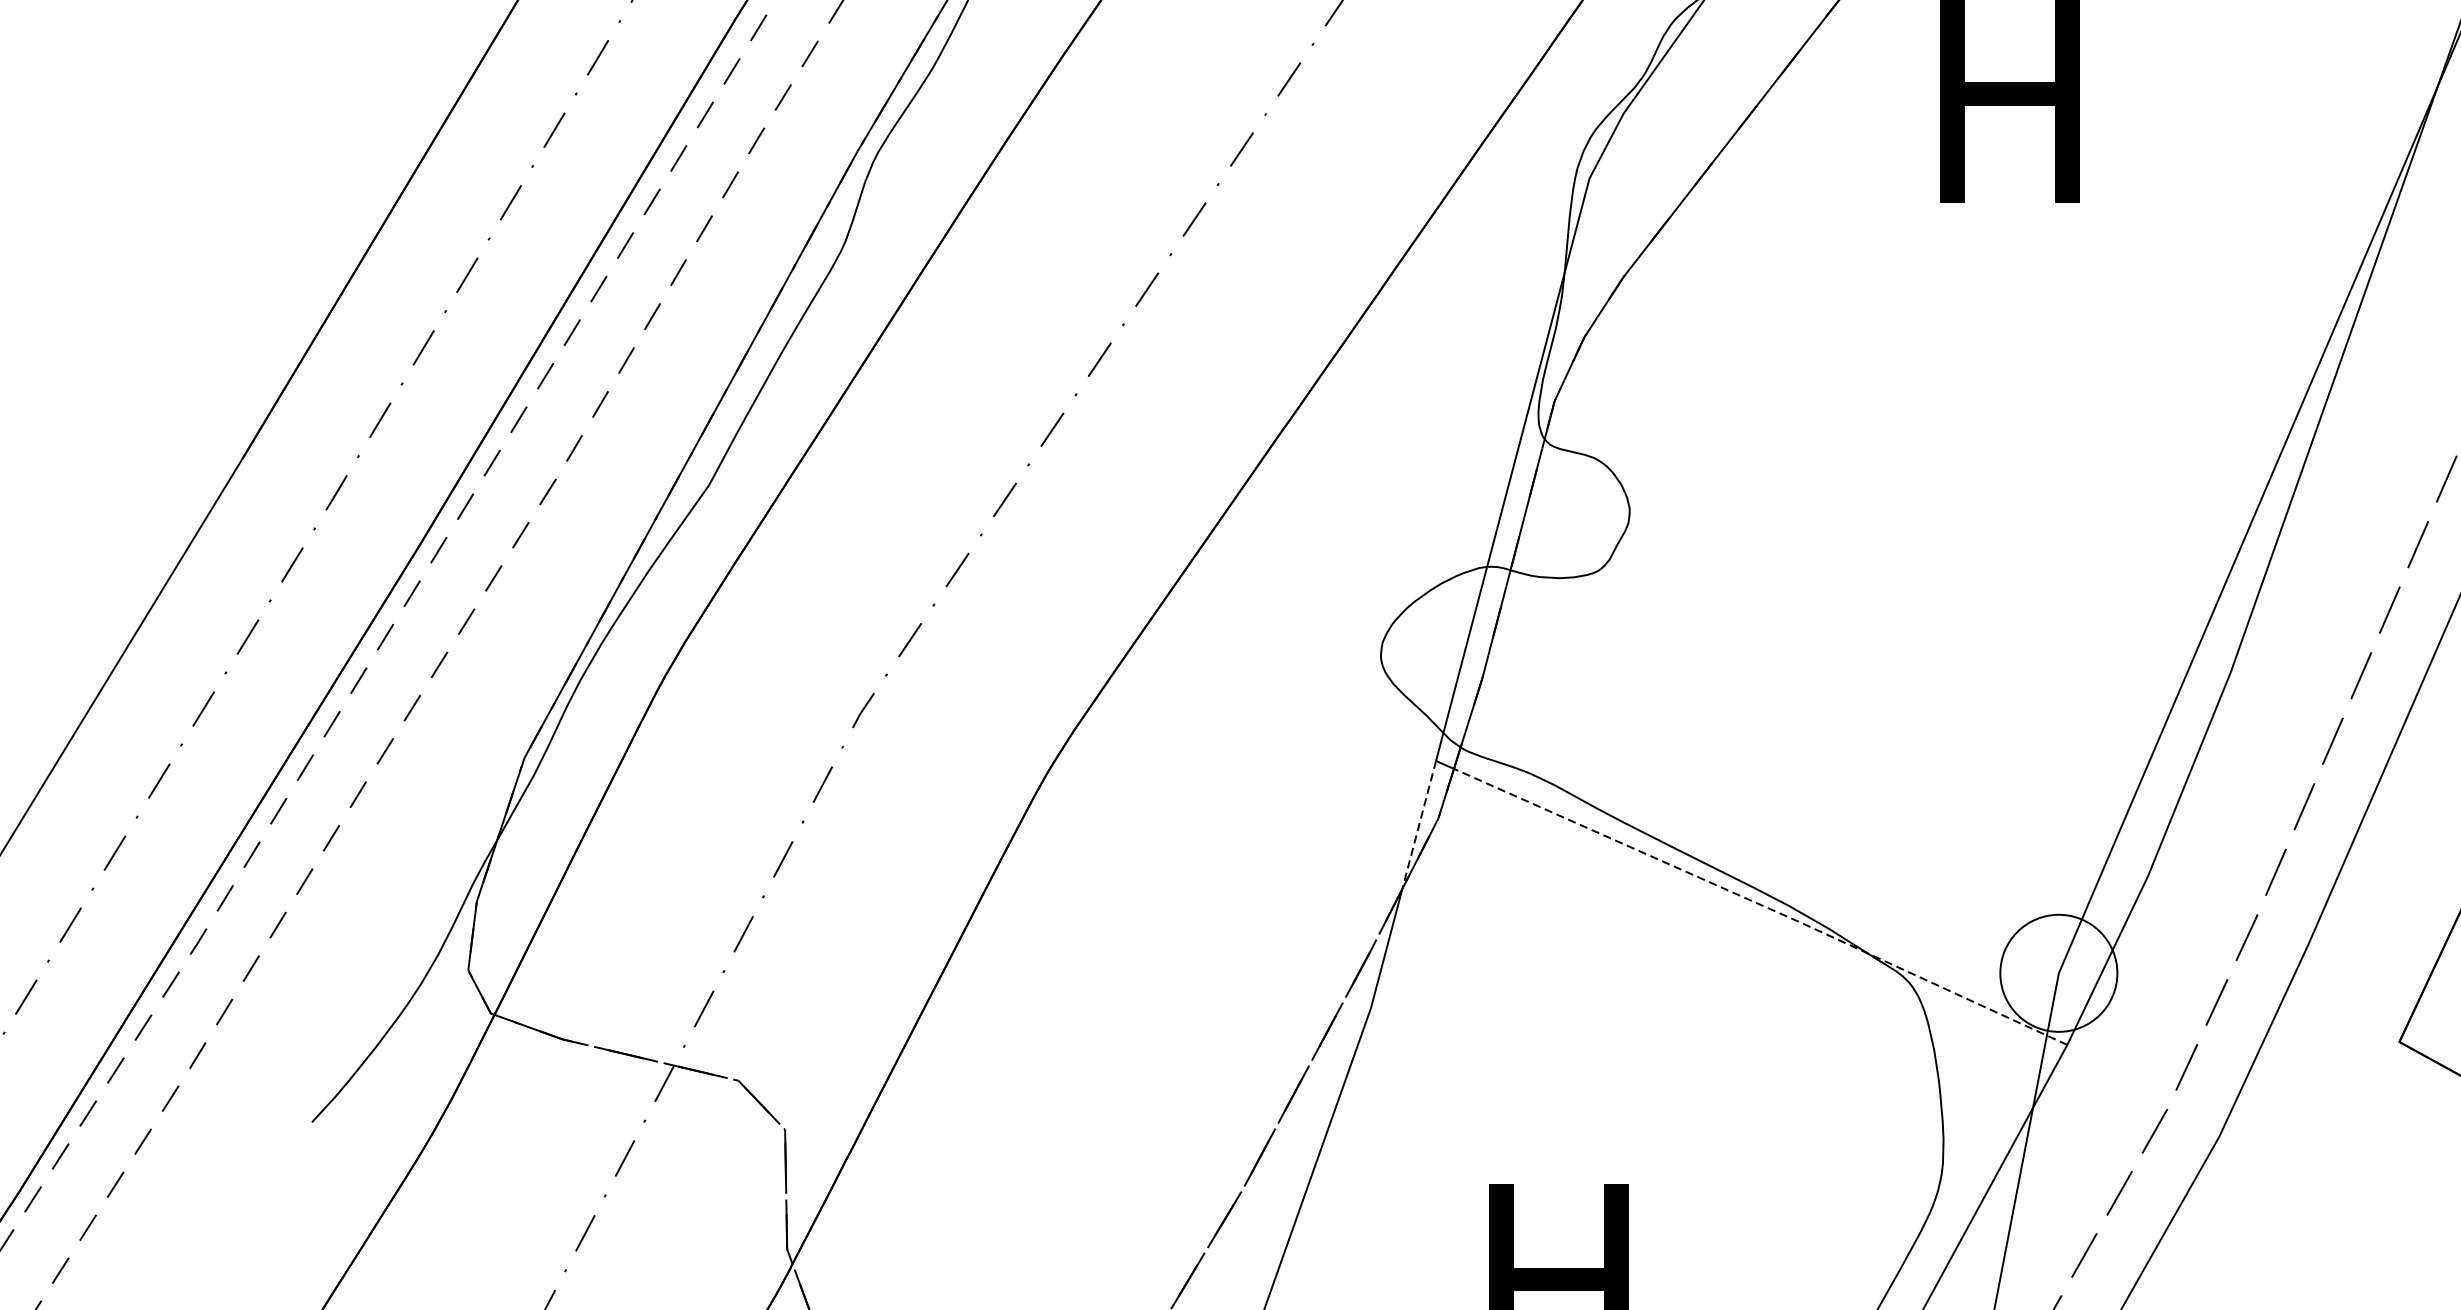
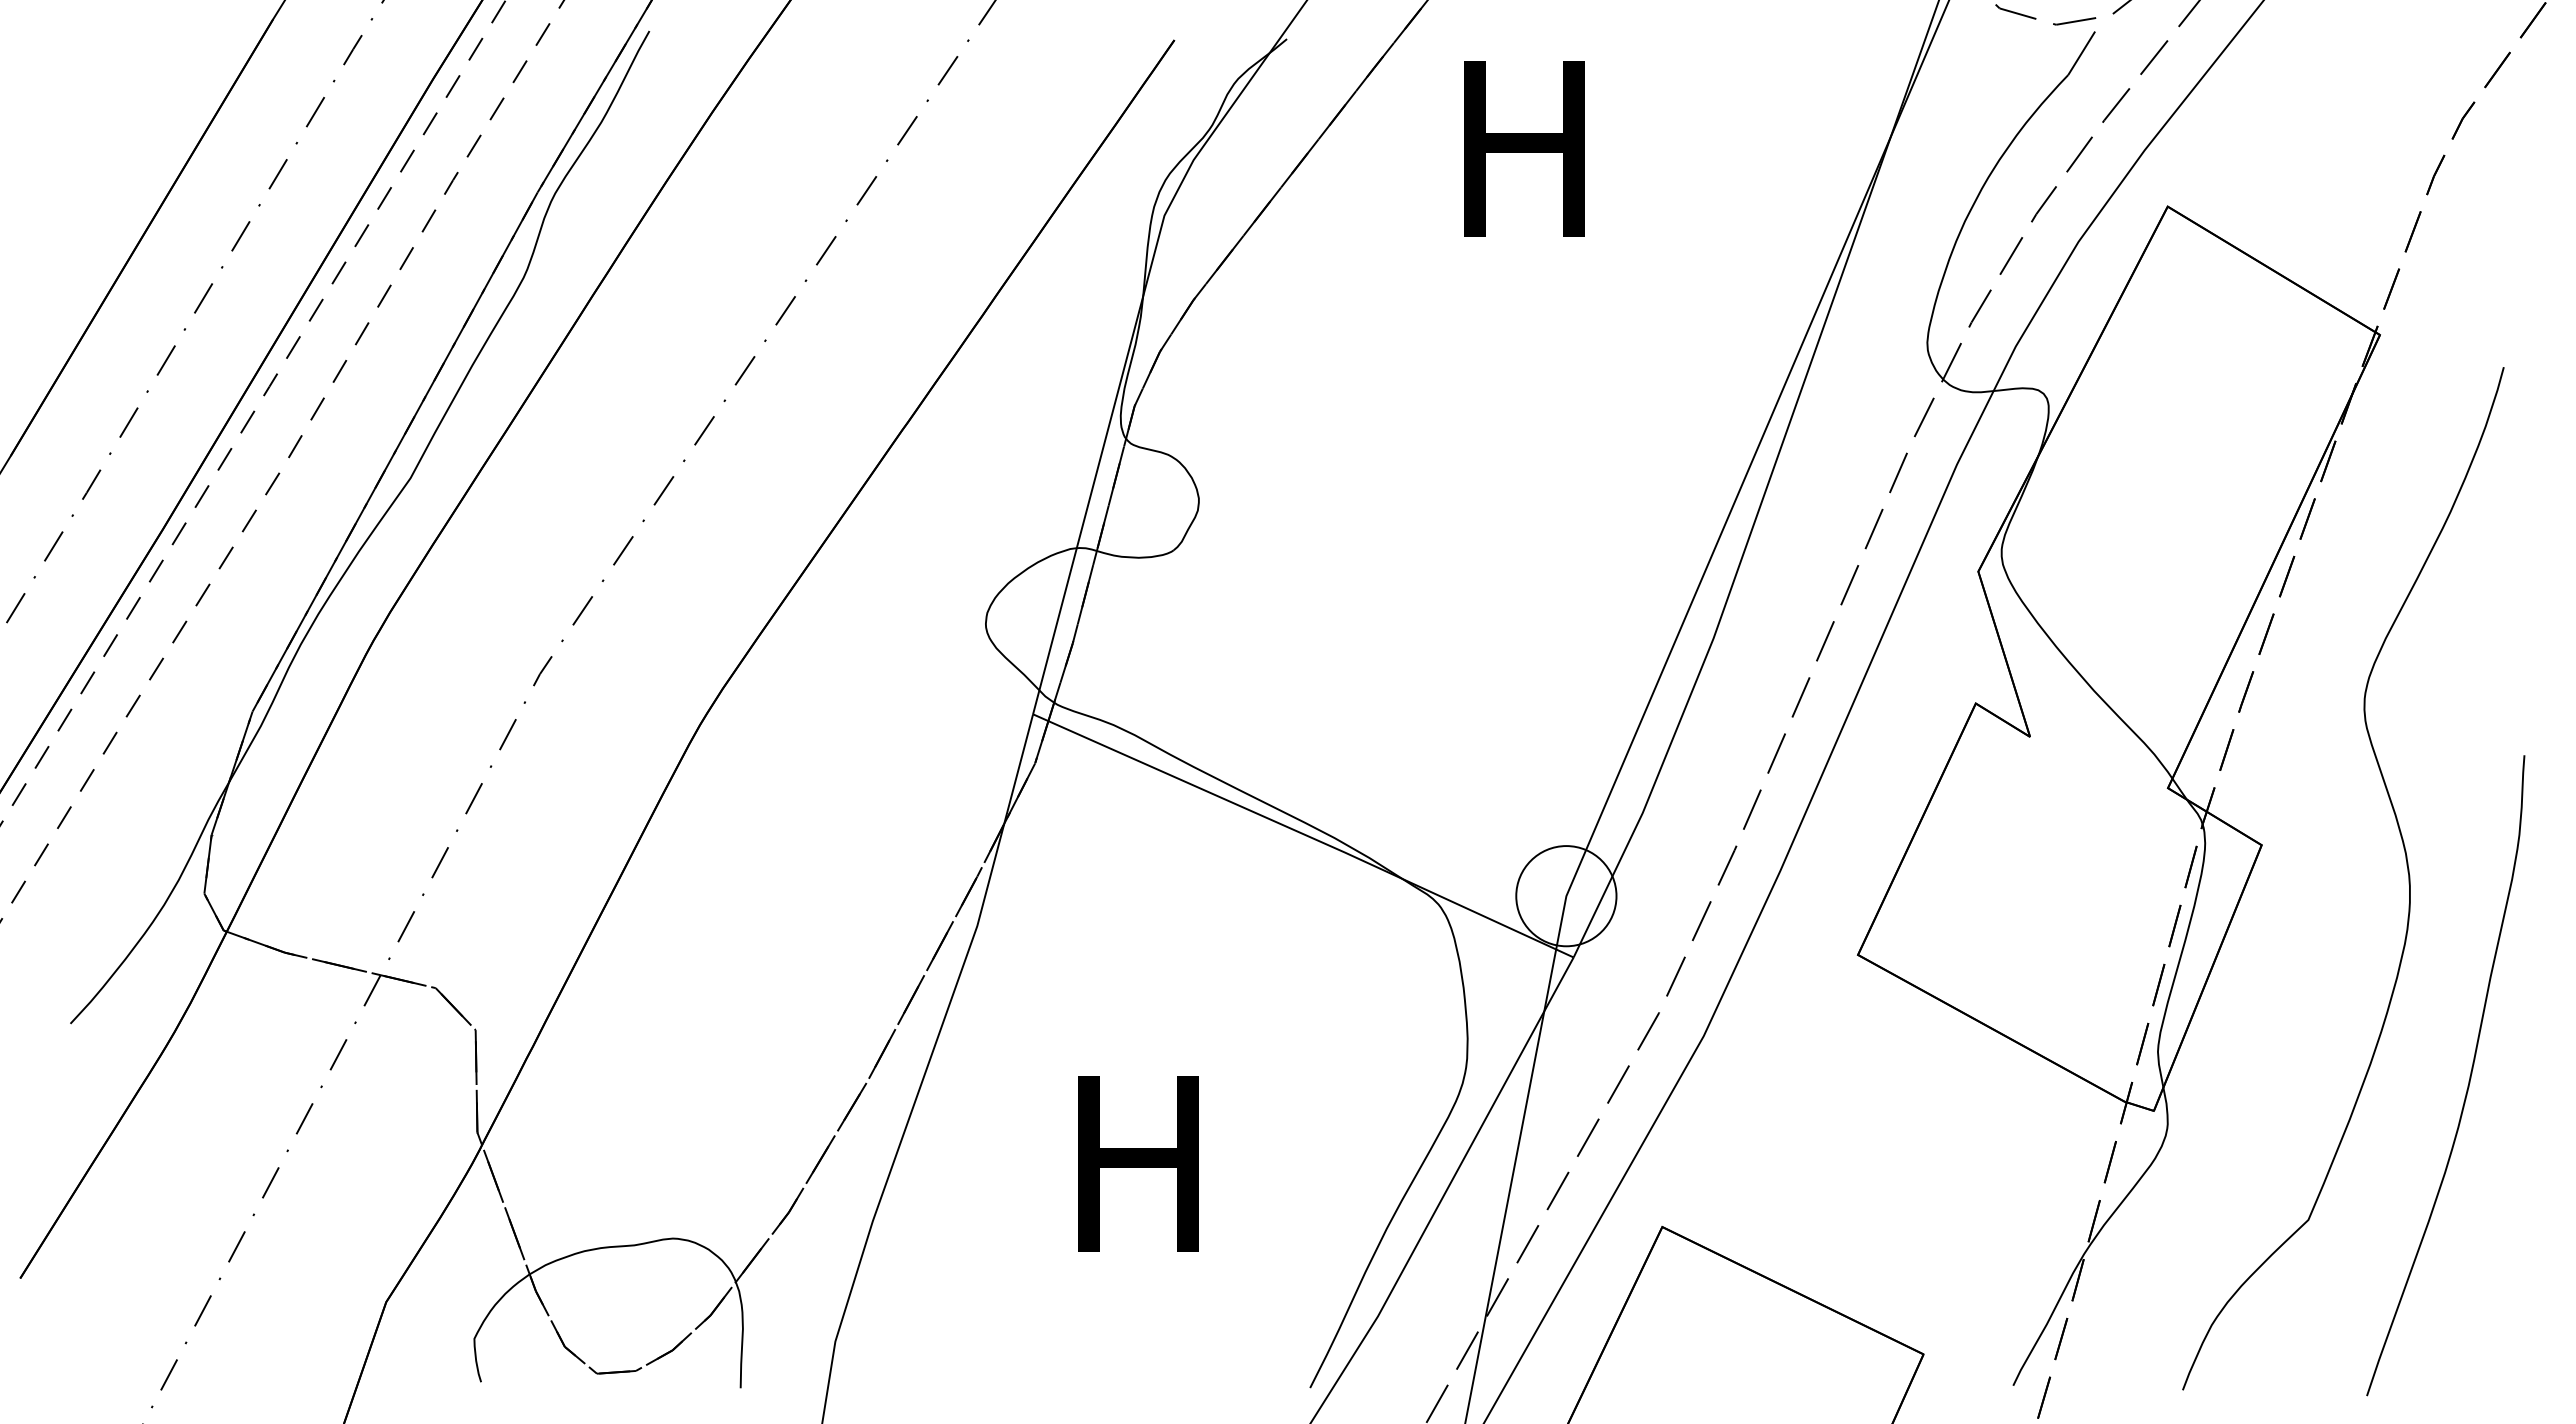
line: (1419, 825) -> (1018, 769), dashed -> solid
line: (1762, 905) -> (1312, 838), dashed -> solid

